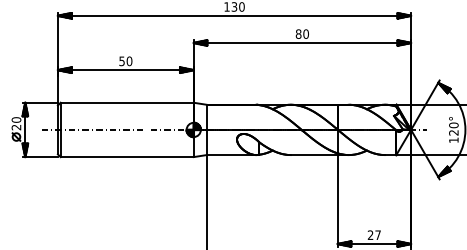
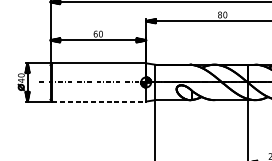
text: (121, 61) -> (95, 34), 50 -> 60
text: (16, 127) -> (21, 80), 20 -> 40
line: (127, 157) -> (99, 101), solid -> dashed

